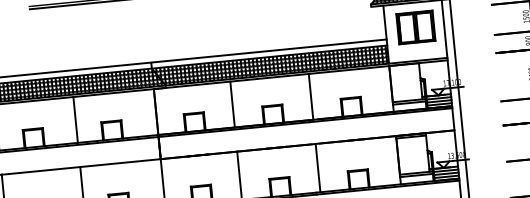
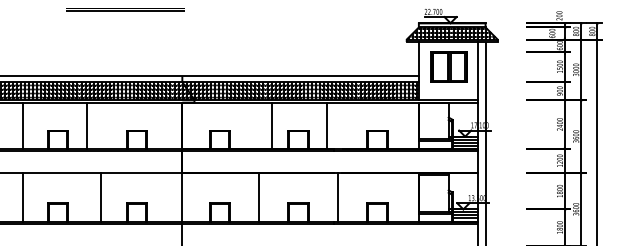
line: (311, 96) -> (327, 125), moved
line: (232, 104) -> (272, 125), moved
line: (75, 119) -> (87, 125), moved

